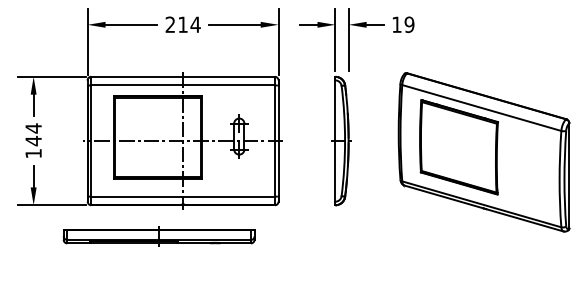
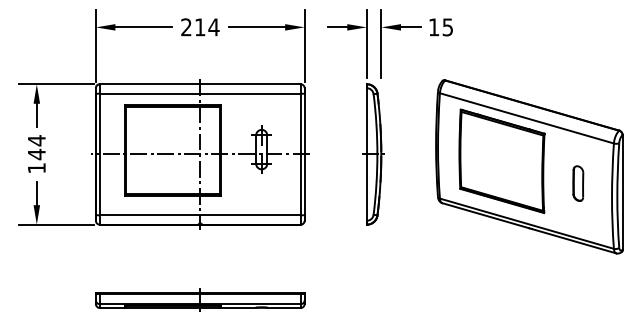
text: (409, 24) -> (447, 27), 19 -> 15
part: (528, 167) -> (577, 183), added
part: (158, 236) -> (199, 300), moved

